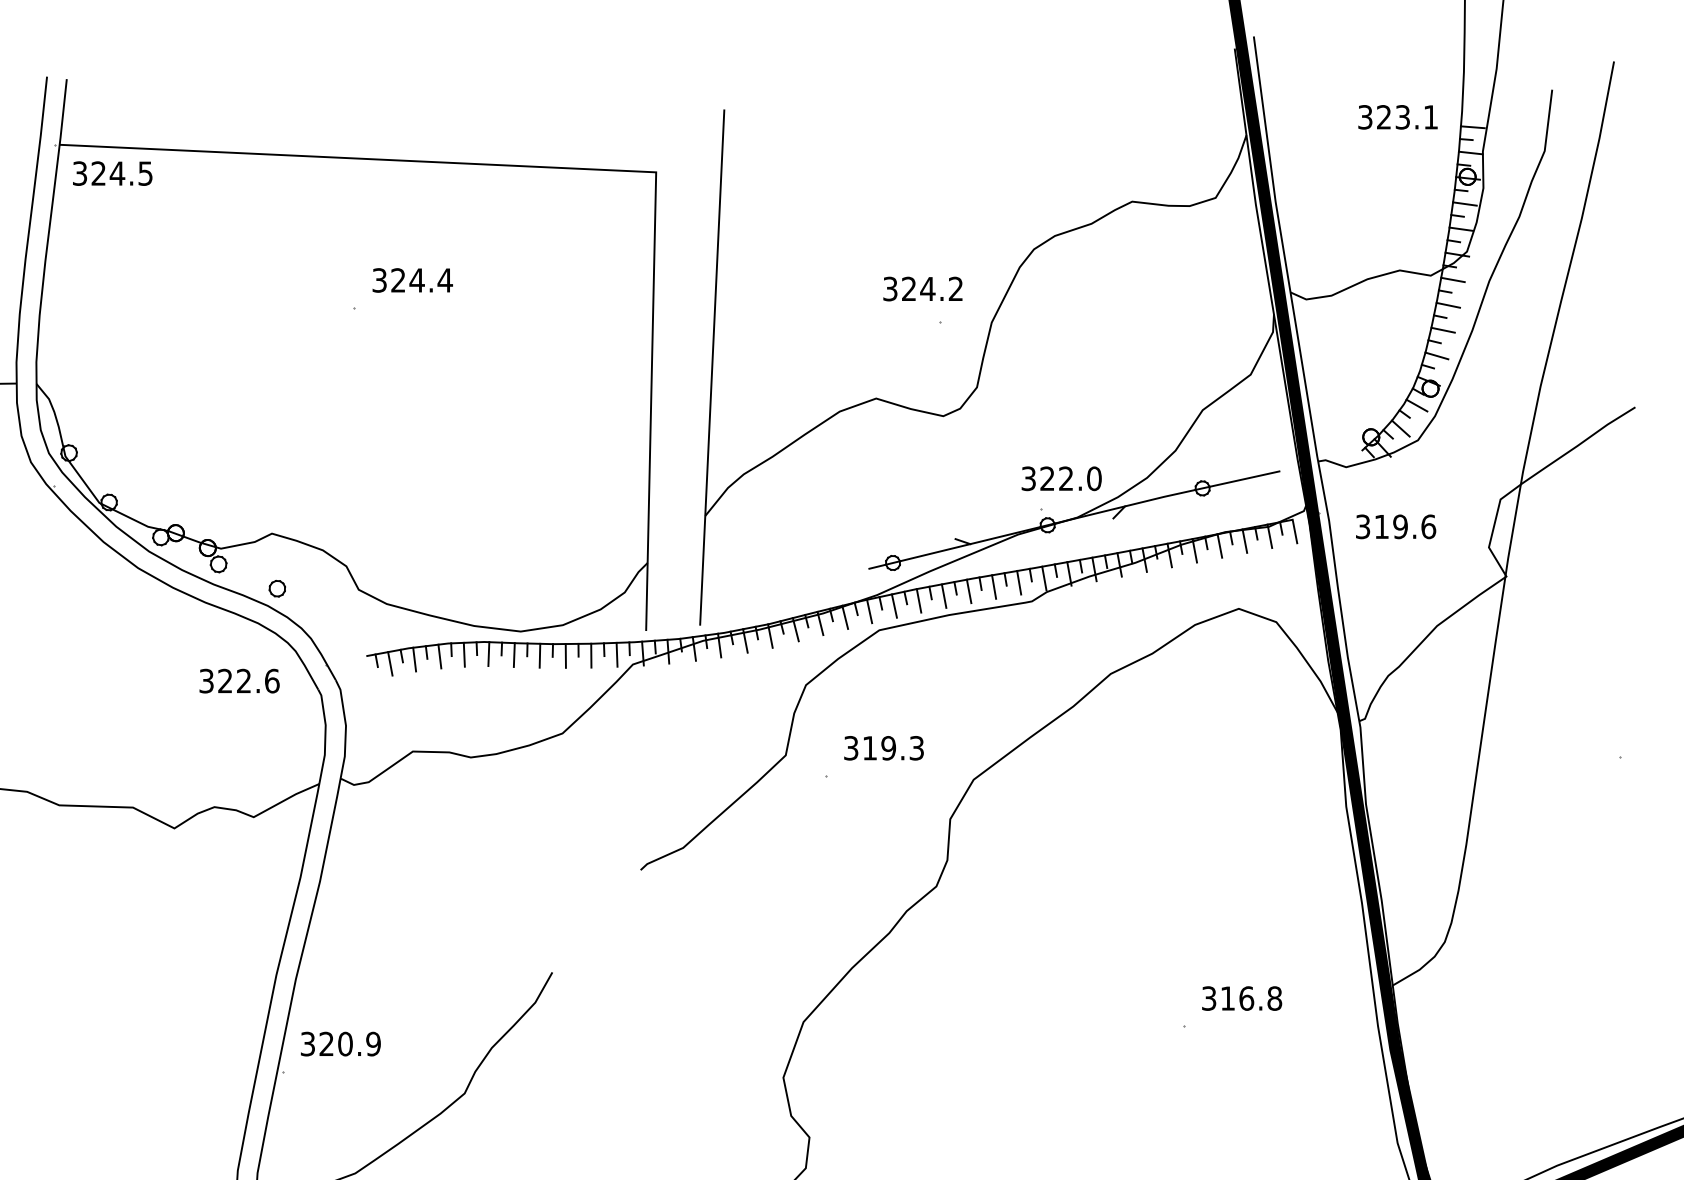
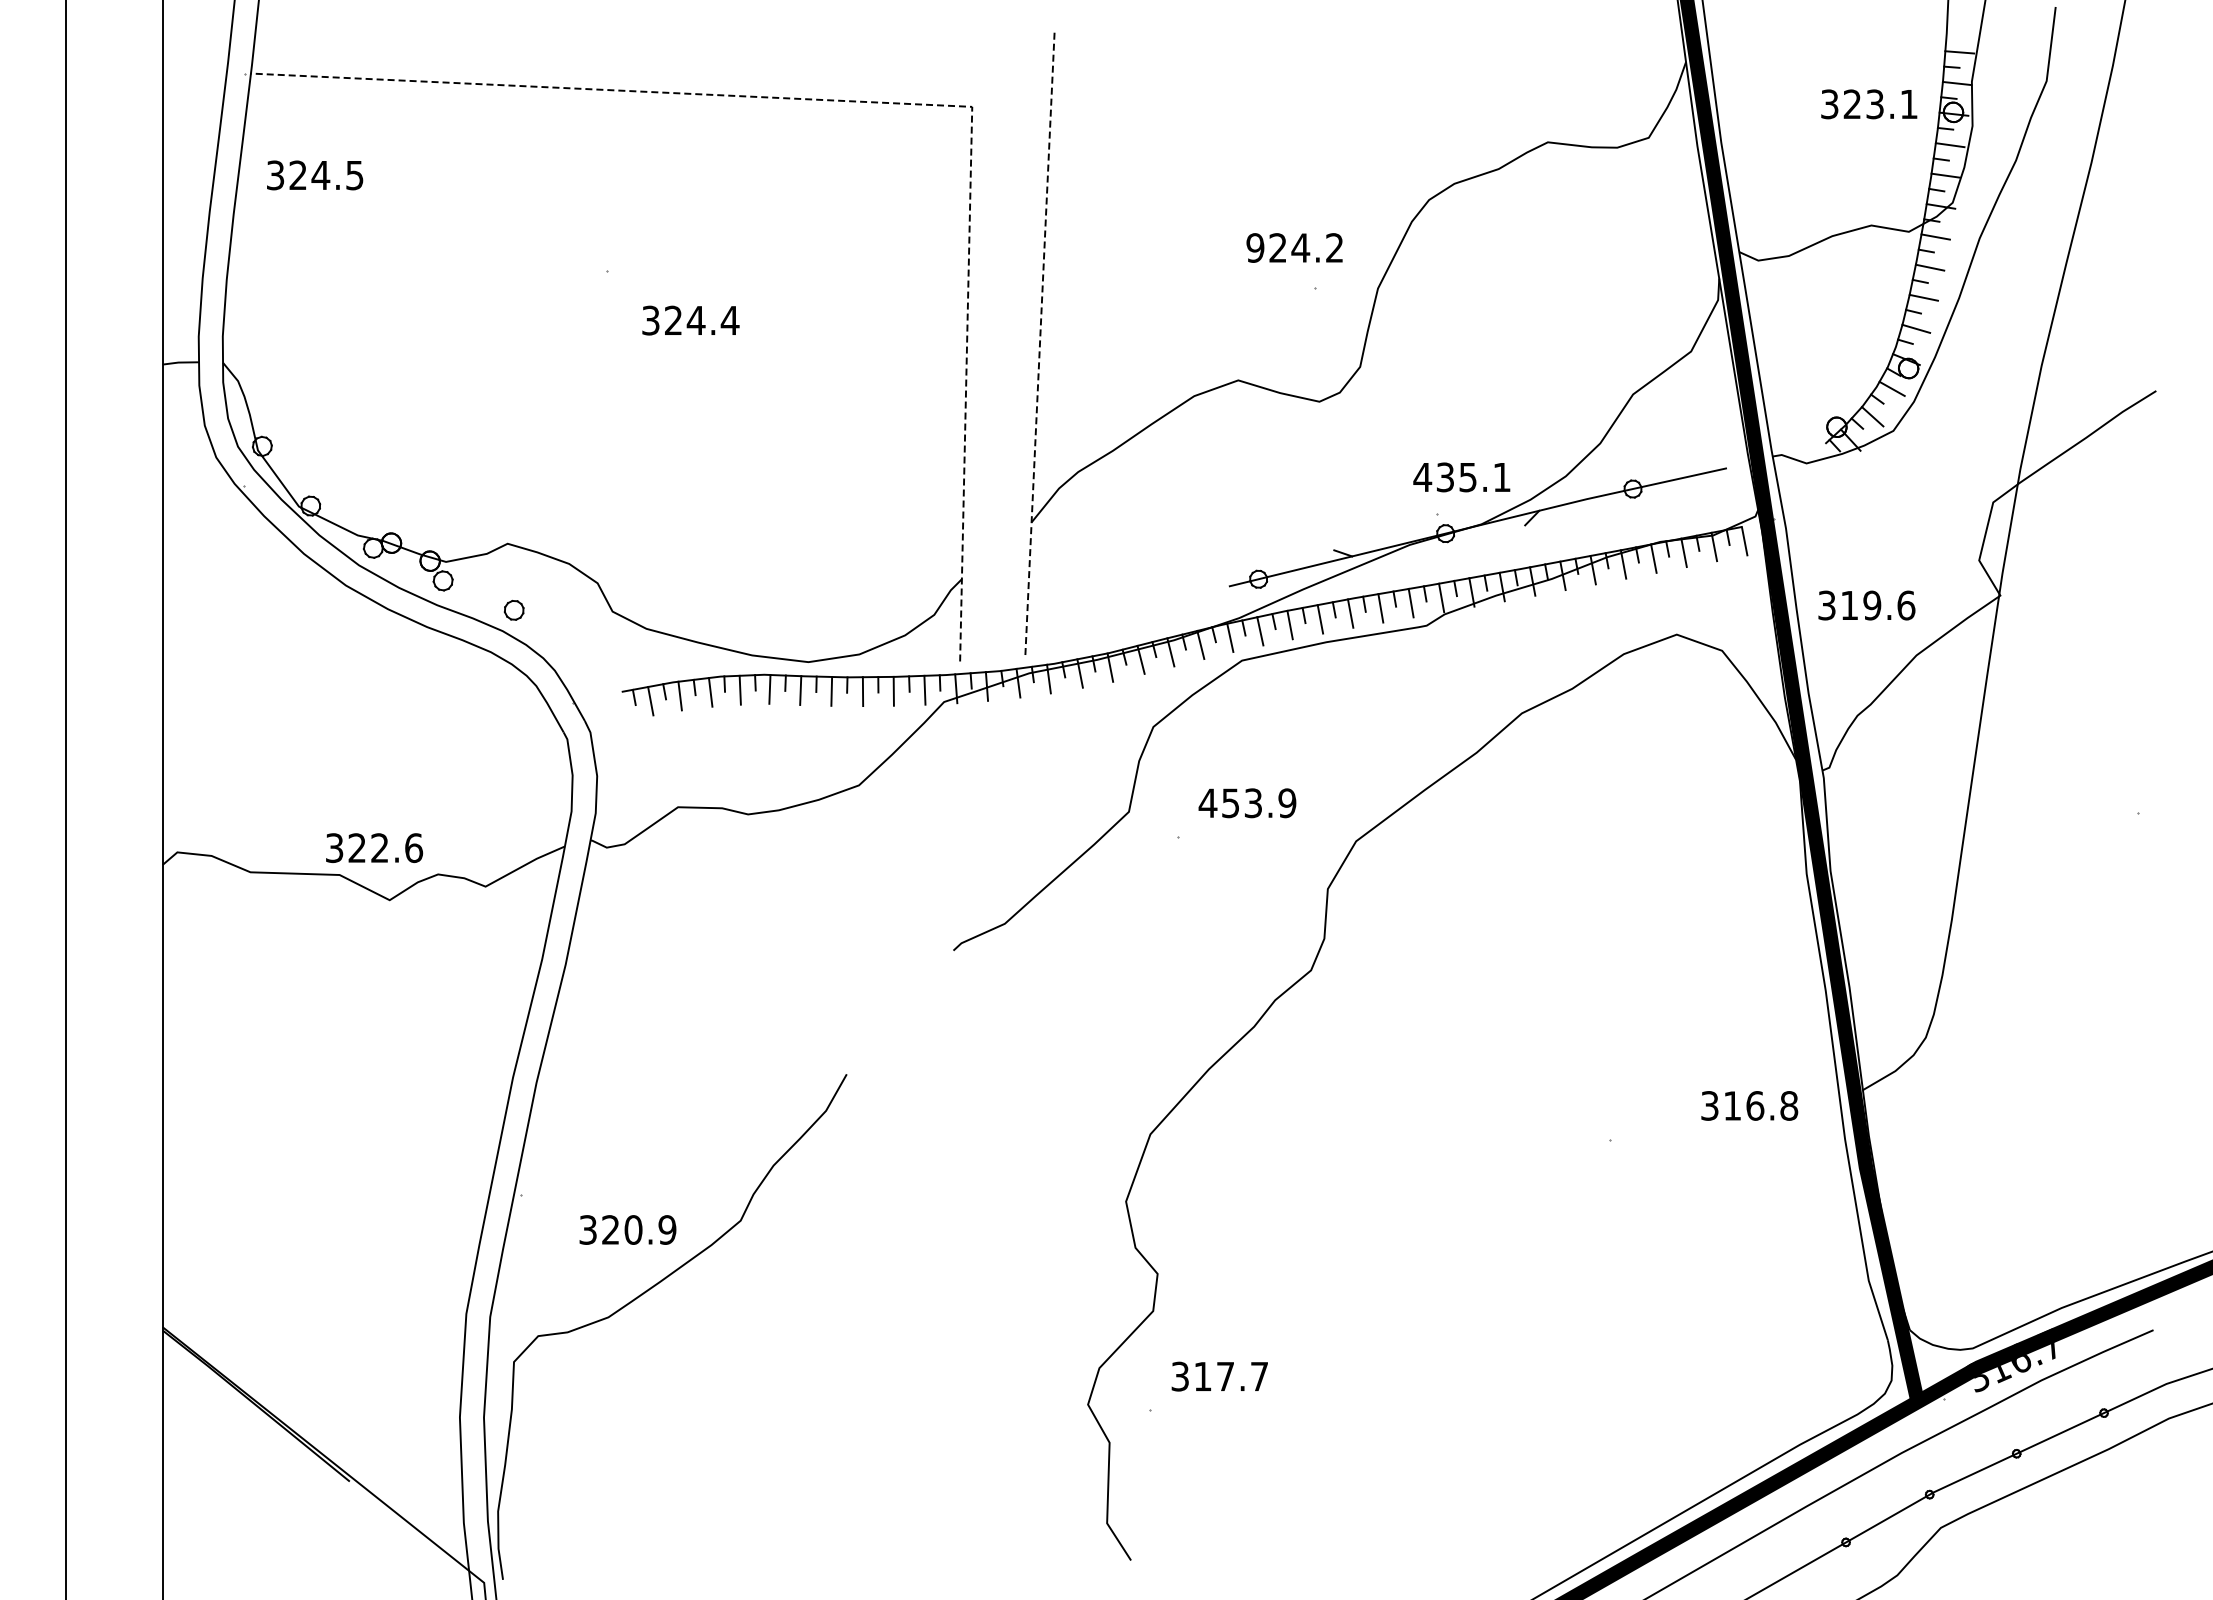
text: (1398, 117) -> (1869, 104), moved
line: (587, 169) -> (889, 103), solid -> dashed
text: (113, 173) -> (315, 175), moved
text: (412, 280) -> (690, 320), moved
text: (890, 288) -> (1255, 247), 324.2 -> 924.2
line: (712, 367) -> (1040, 342), solid -> dashed
text: (1061, 478) -> (1462, 477), 322.0 -> 435.1
text: (1395, 526) -> (1866, 605), moved
text: (239, 680) -> (374, 847), moved
text: (883, 748) -> (1247, 803), 319.3 -> 453.9
text: (1241, 998) -> (1749, 1105), moved
text: (340, 1043) -> (627, 1229), moved

